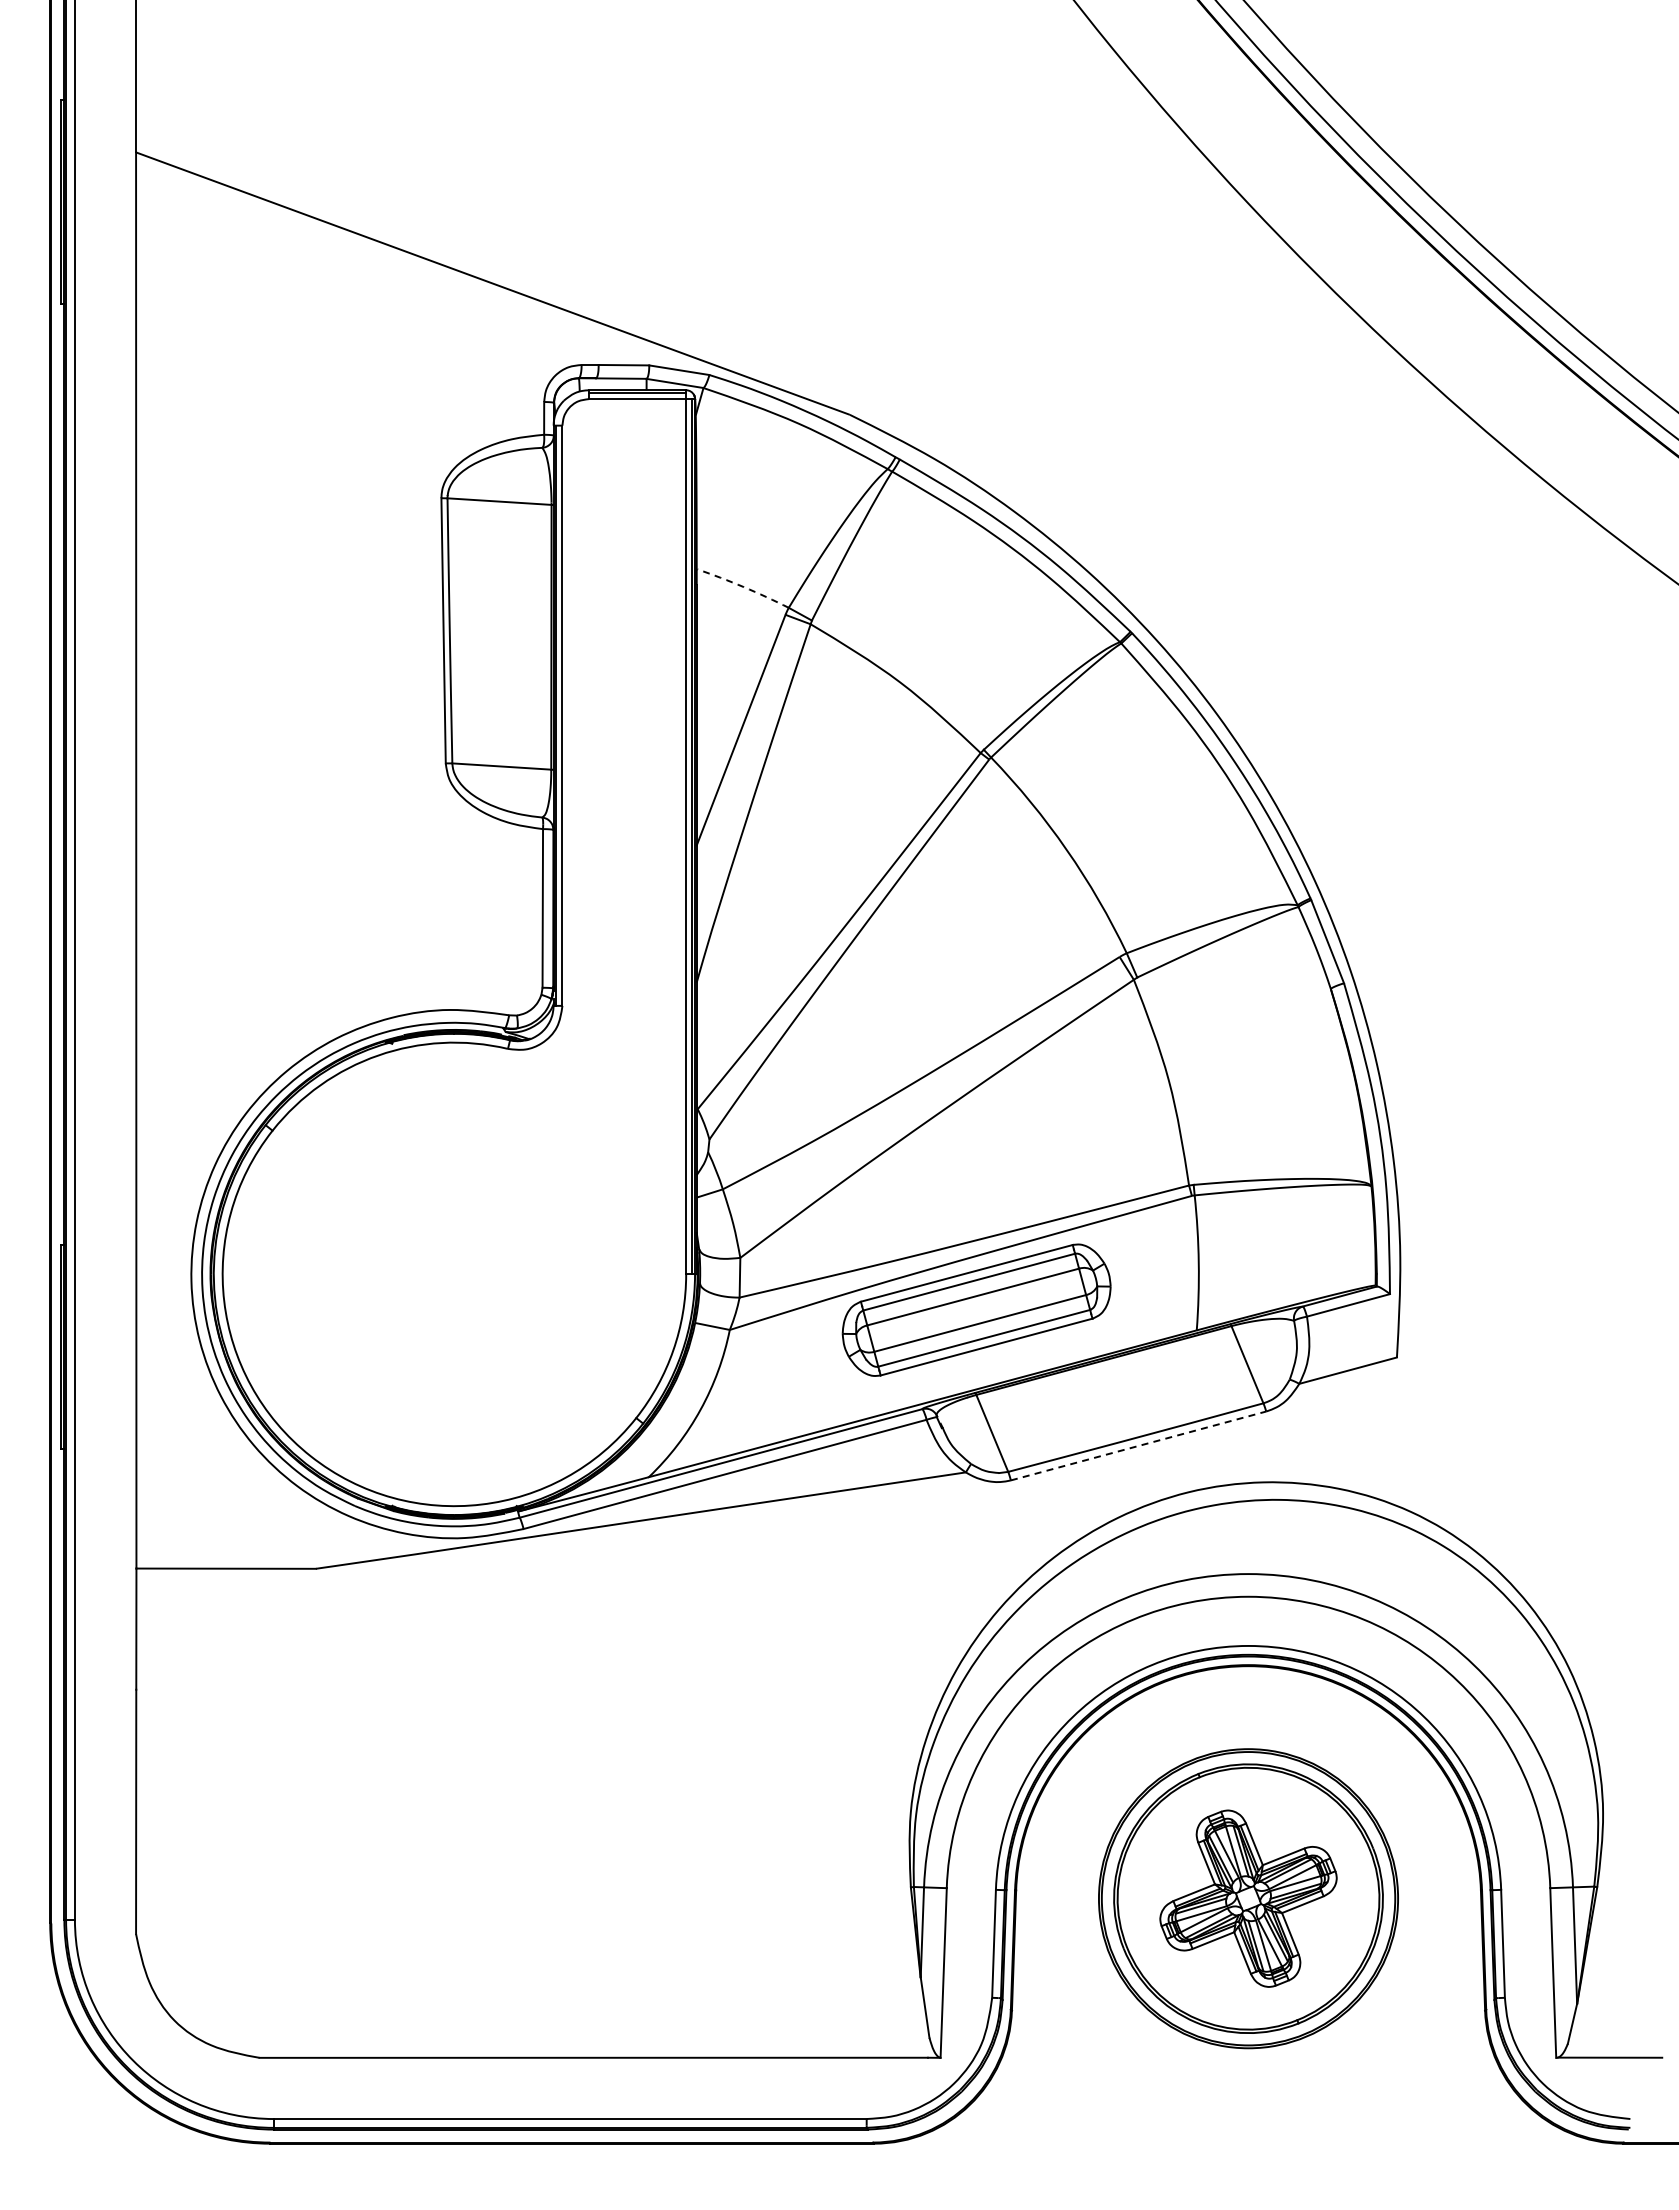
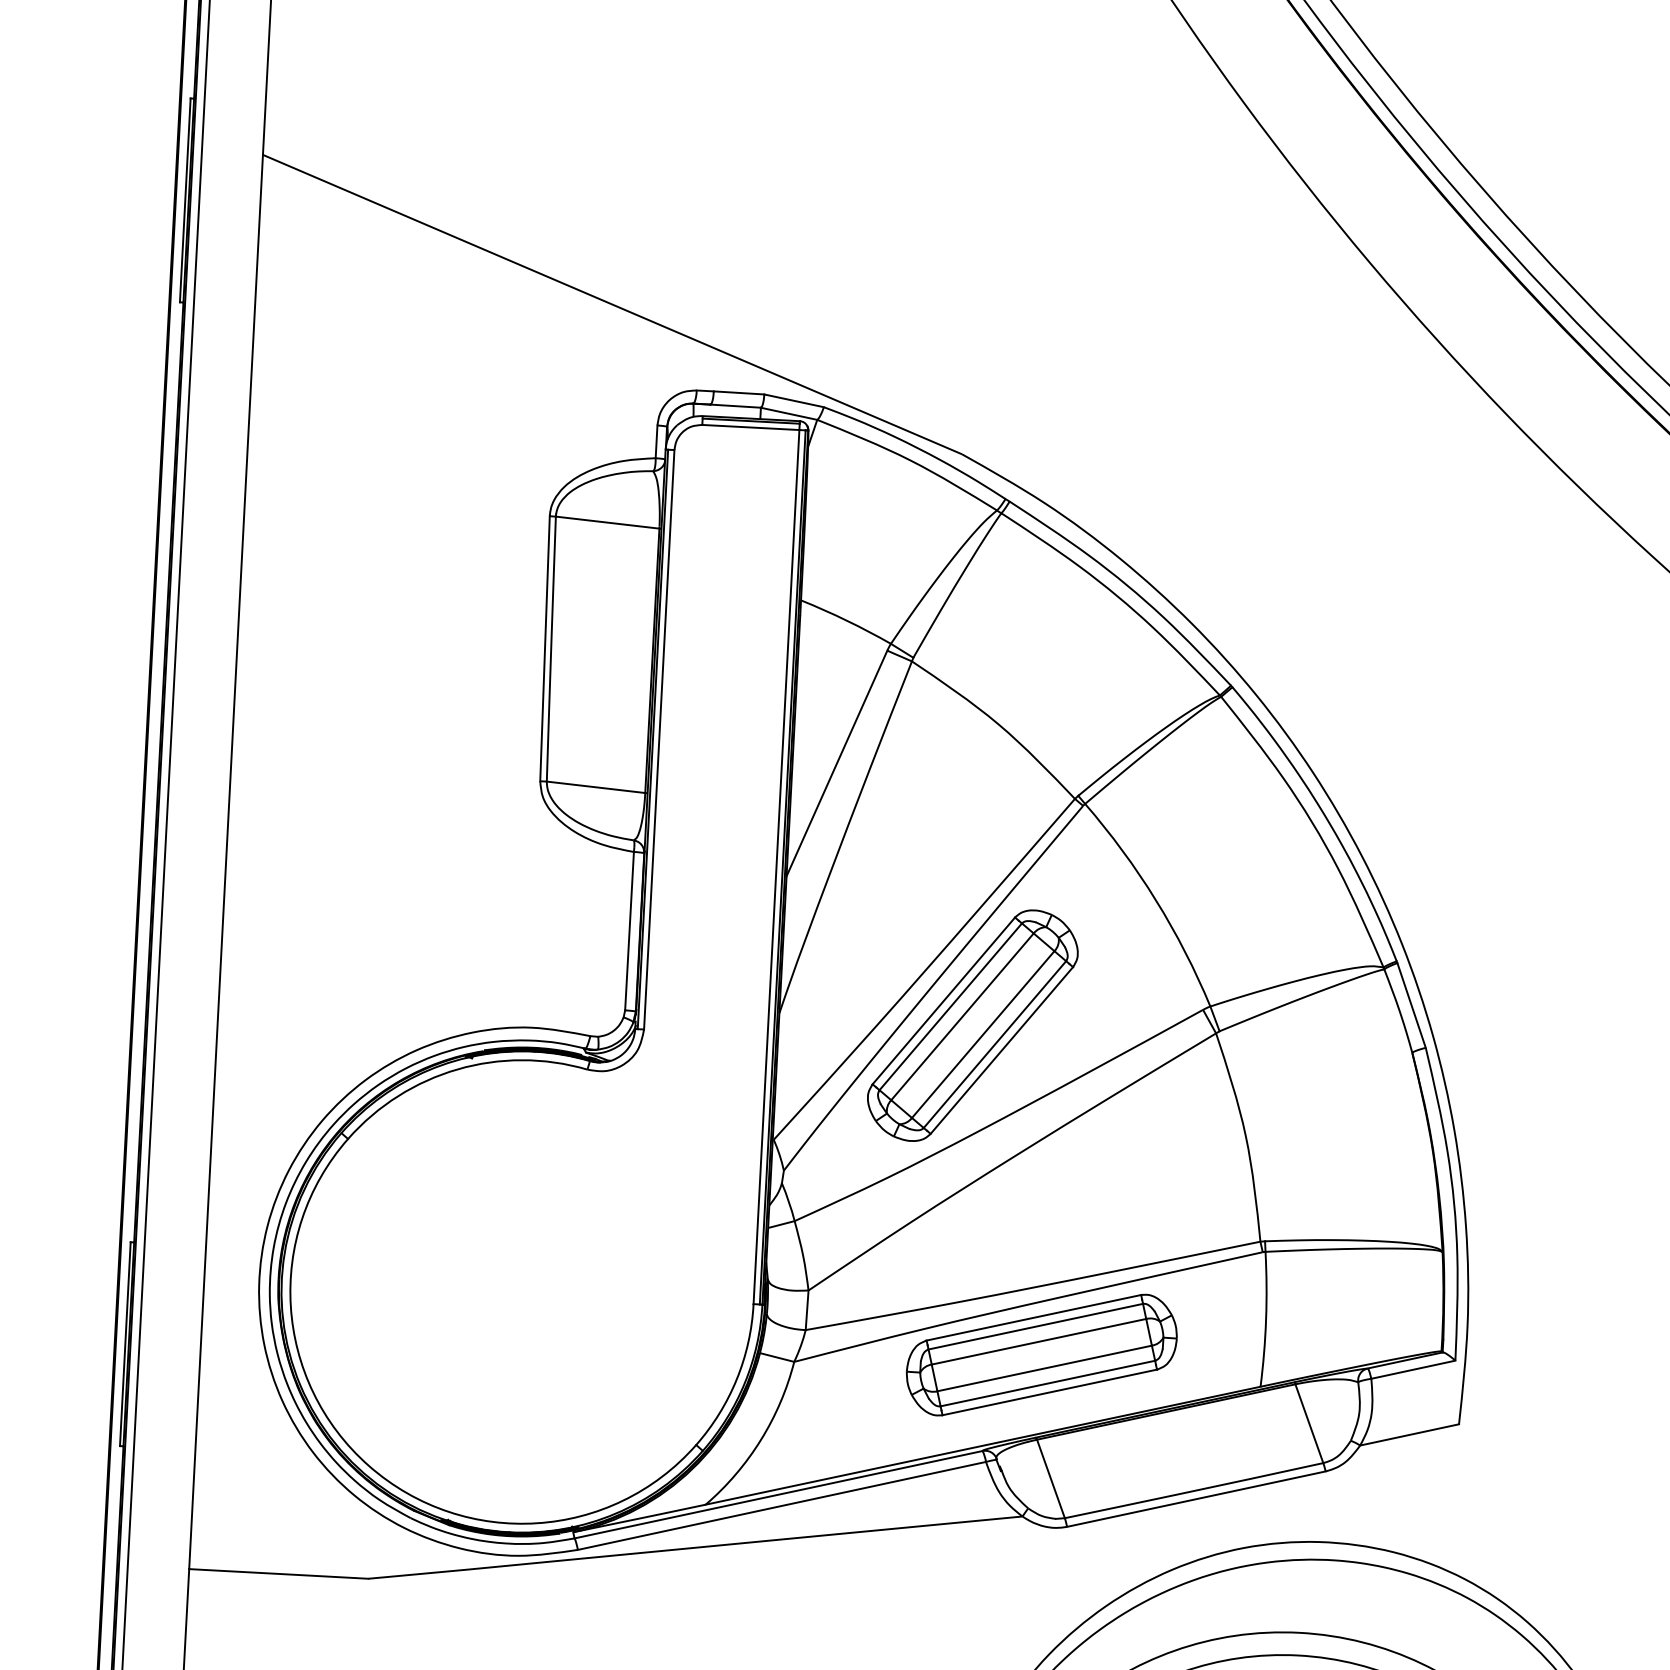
arc: (743, 587) -> (846, 621), dashed -> solid
part: (890, 984) -> (972, 1025), added
line: (1139, 1445) -> (1197, 1498), dashed -> solid

